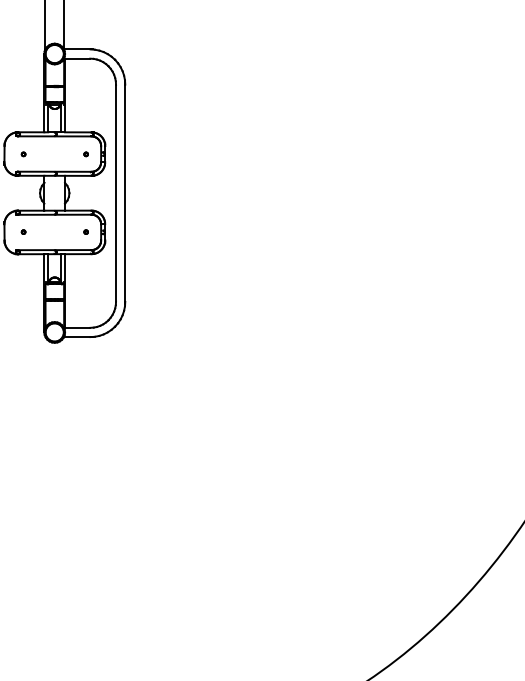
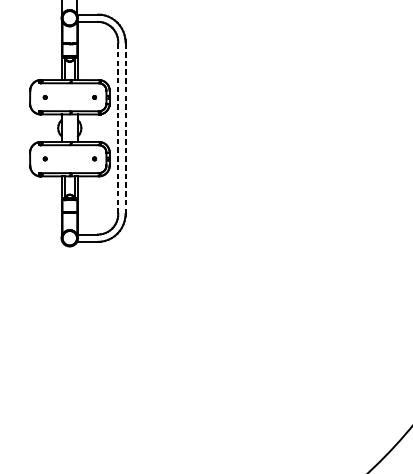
line: (116, 192) -> (118, 127), solid -> dashed
line: (125, 193) -> (125, 128), solid -> dashed

